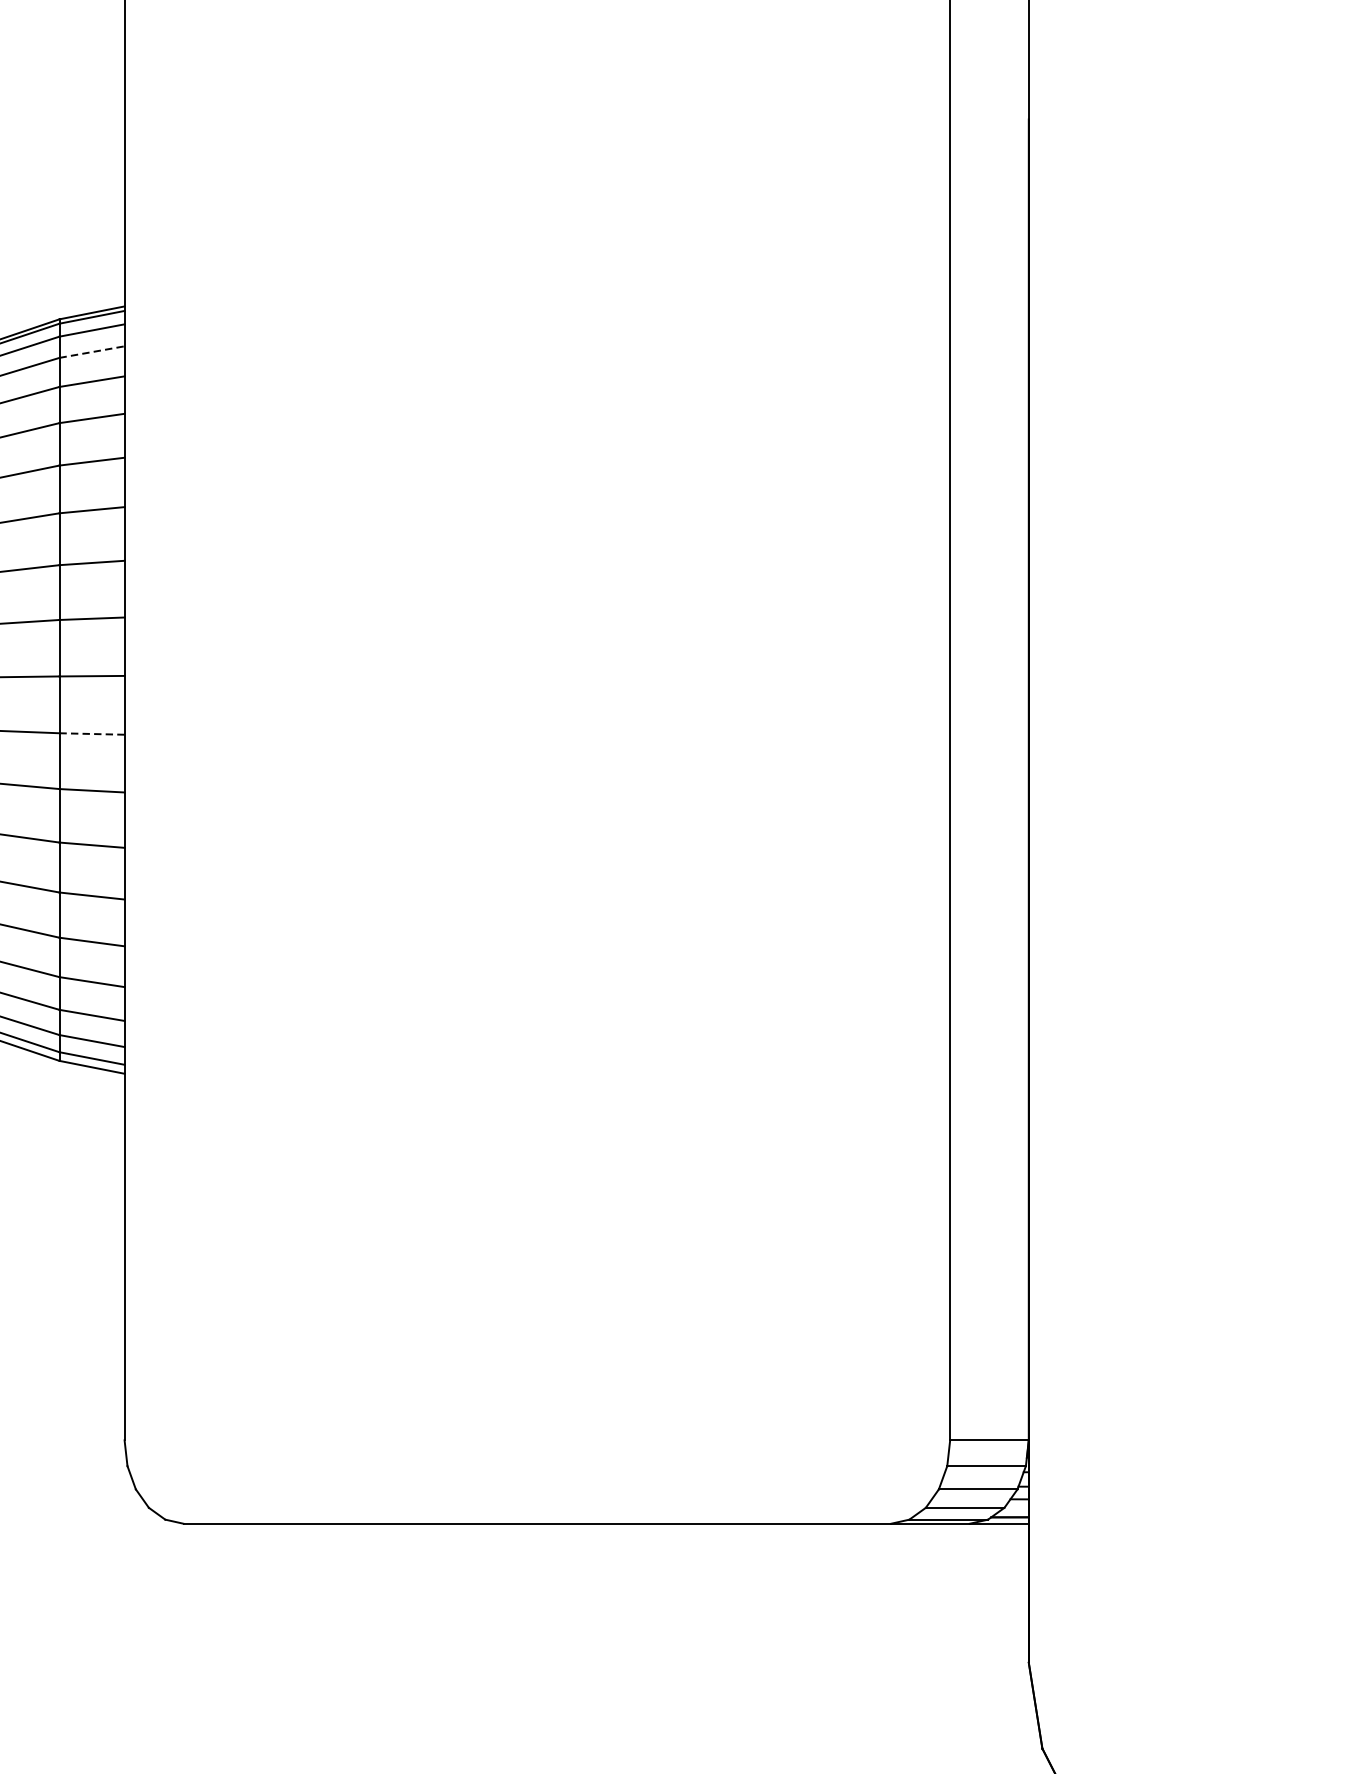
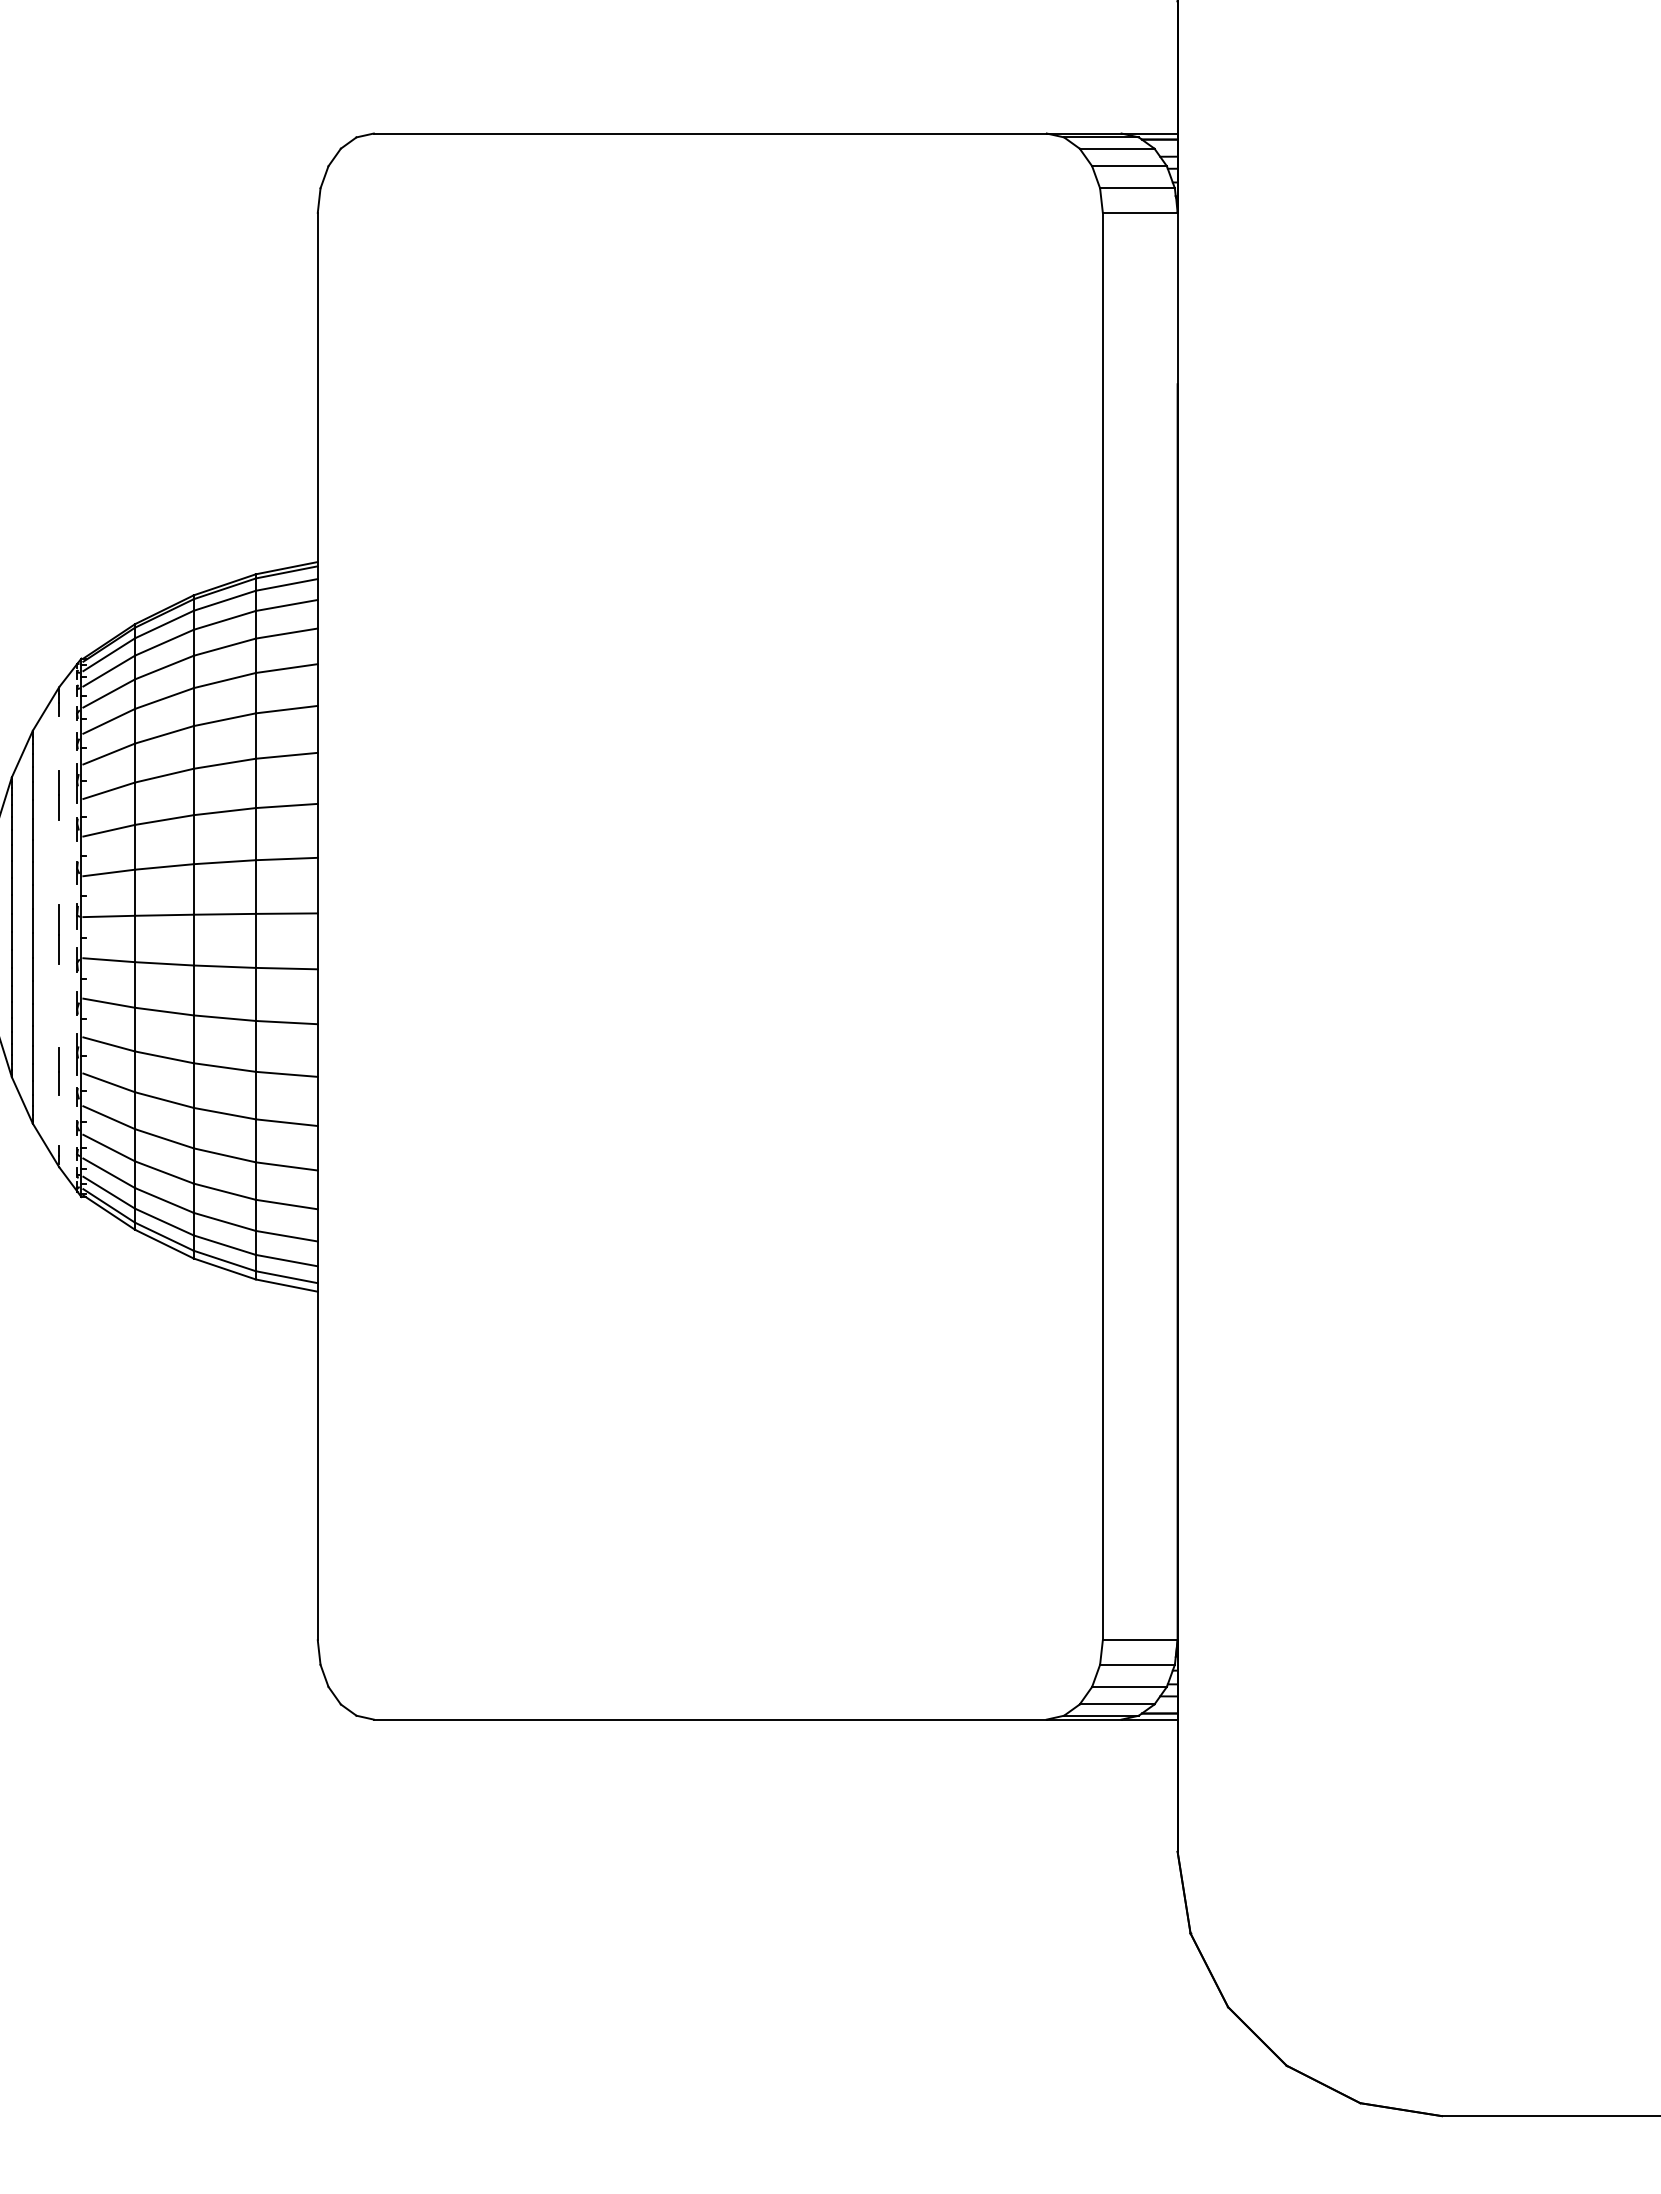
line: (92, 352) -> (287, 605), dashed -> solid
line: (91, 733) -> (286, 968), dashed -> solid

